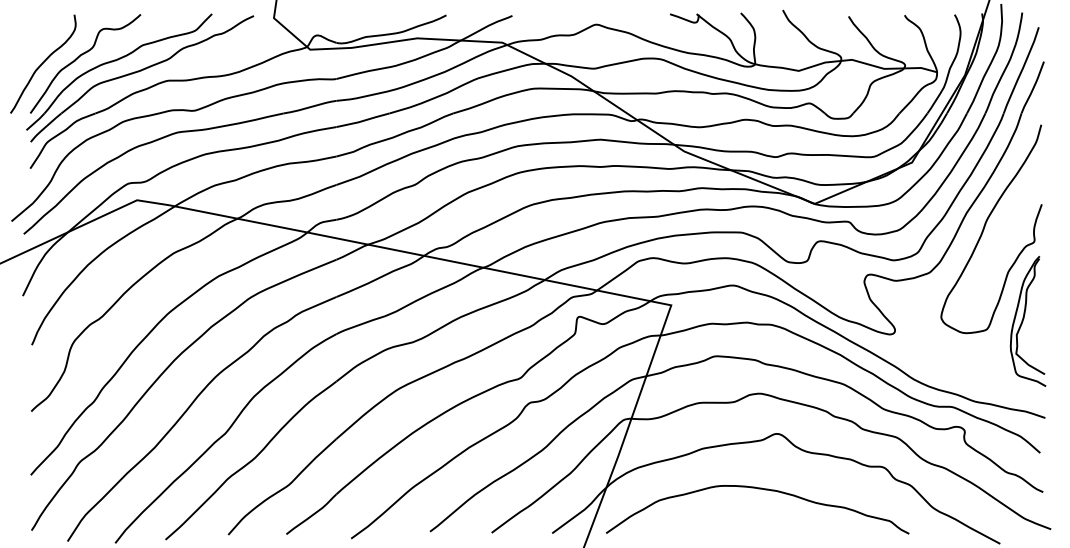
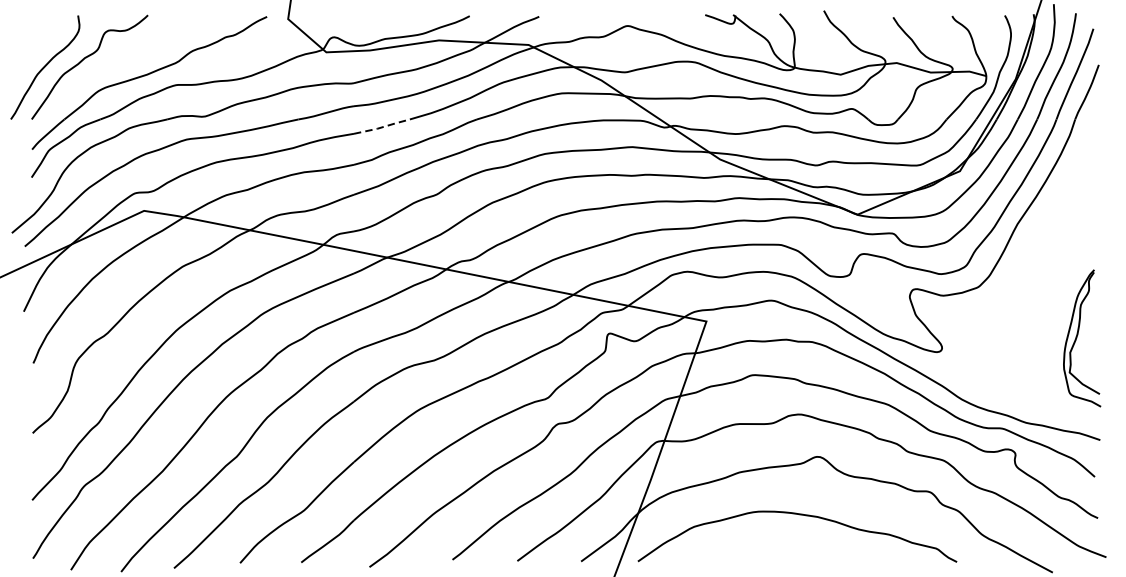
part: (115, 61) -> (121, 64), removed
line: (363, 120) -> (382, 126), solid -> dashed
curve: (985, 227) -> (1037, 239), removed

